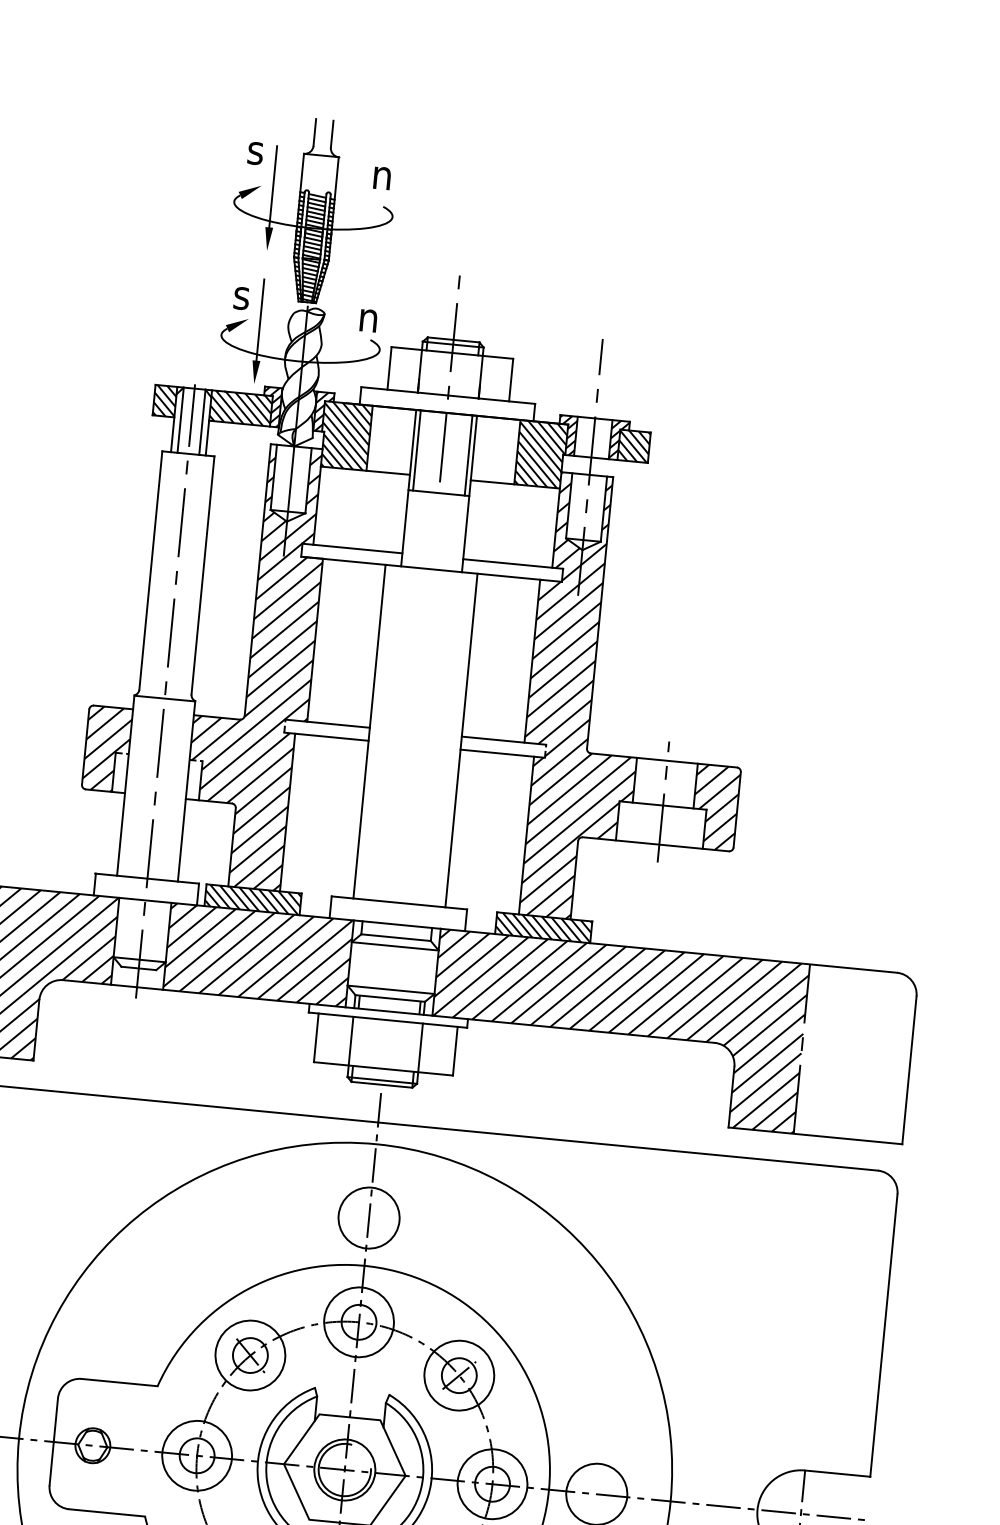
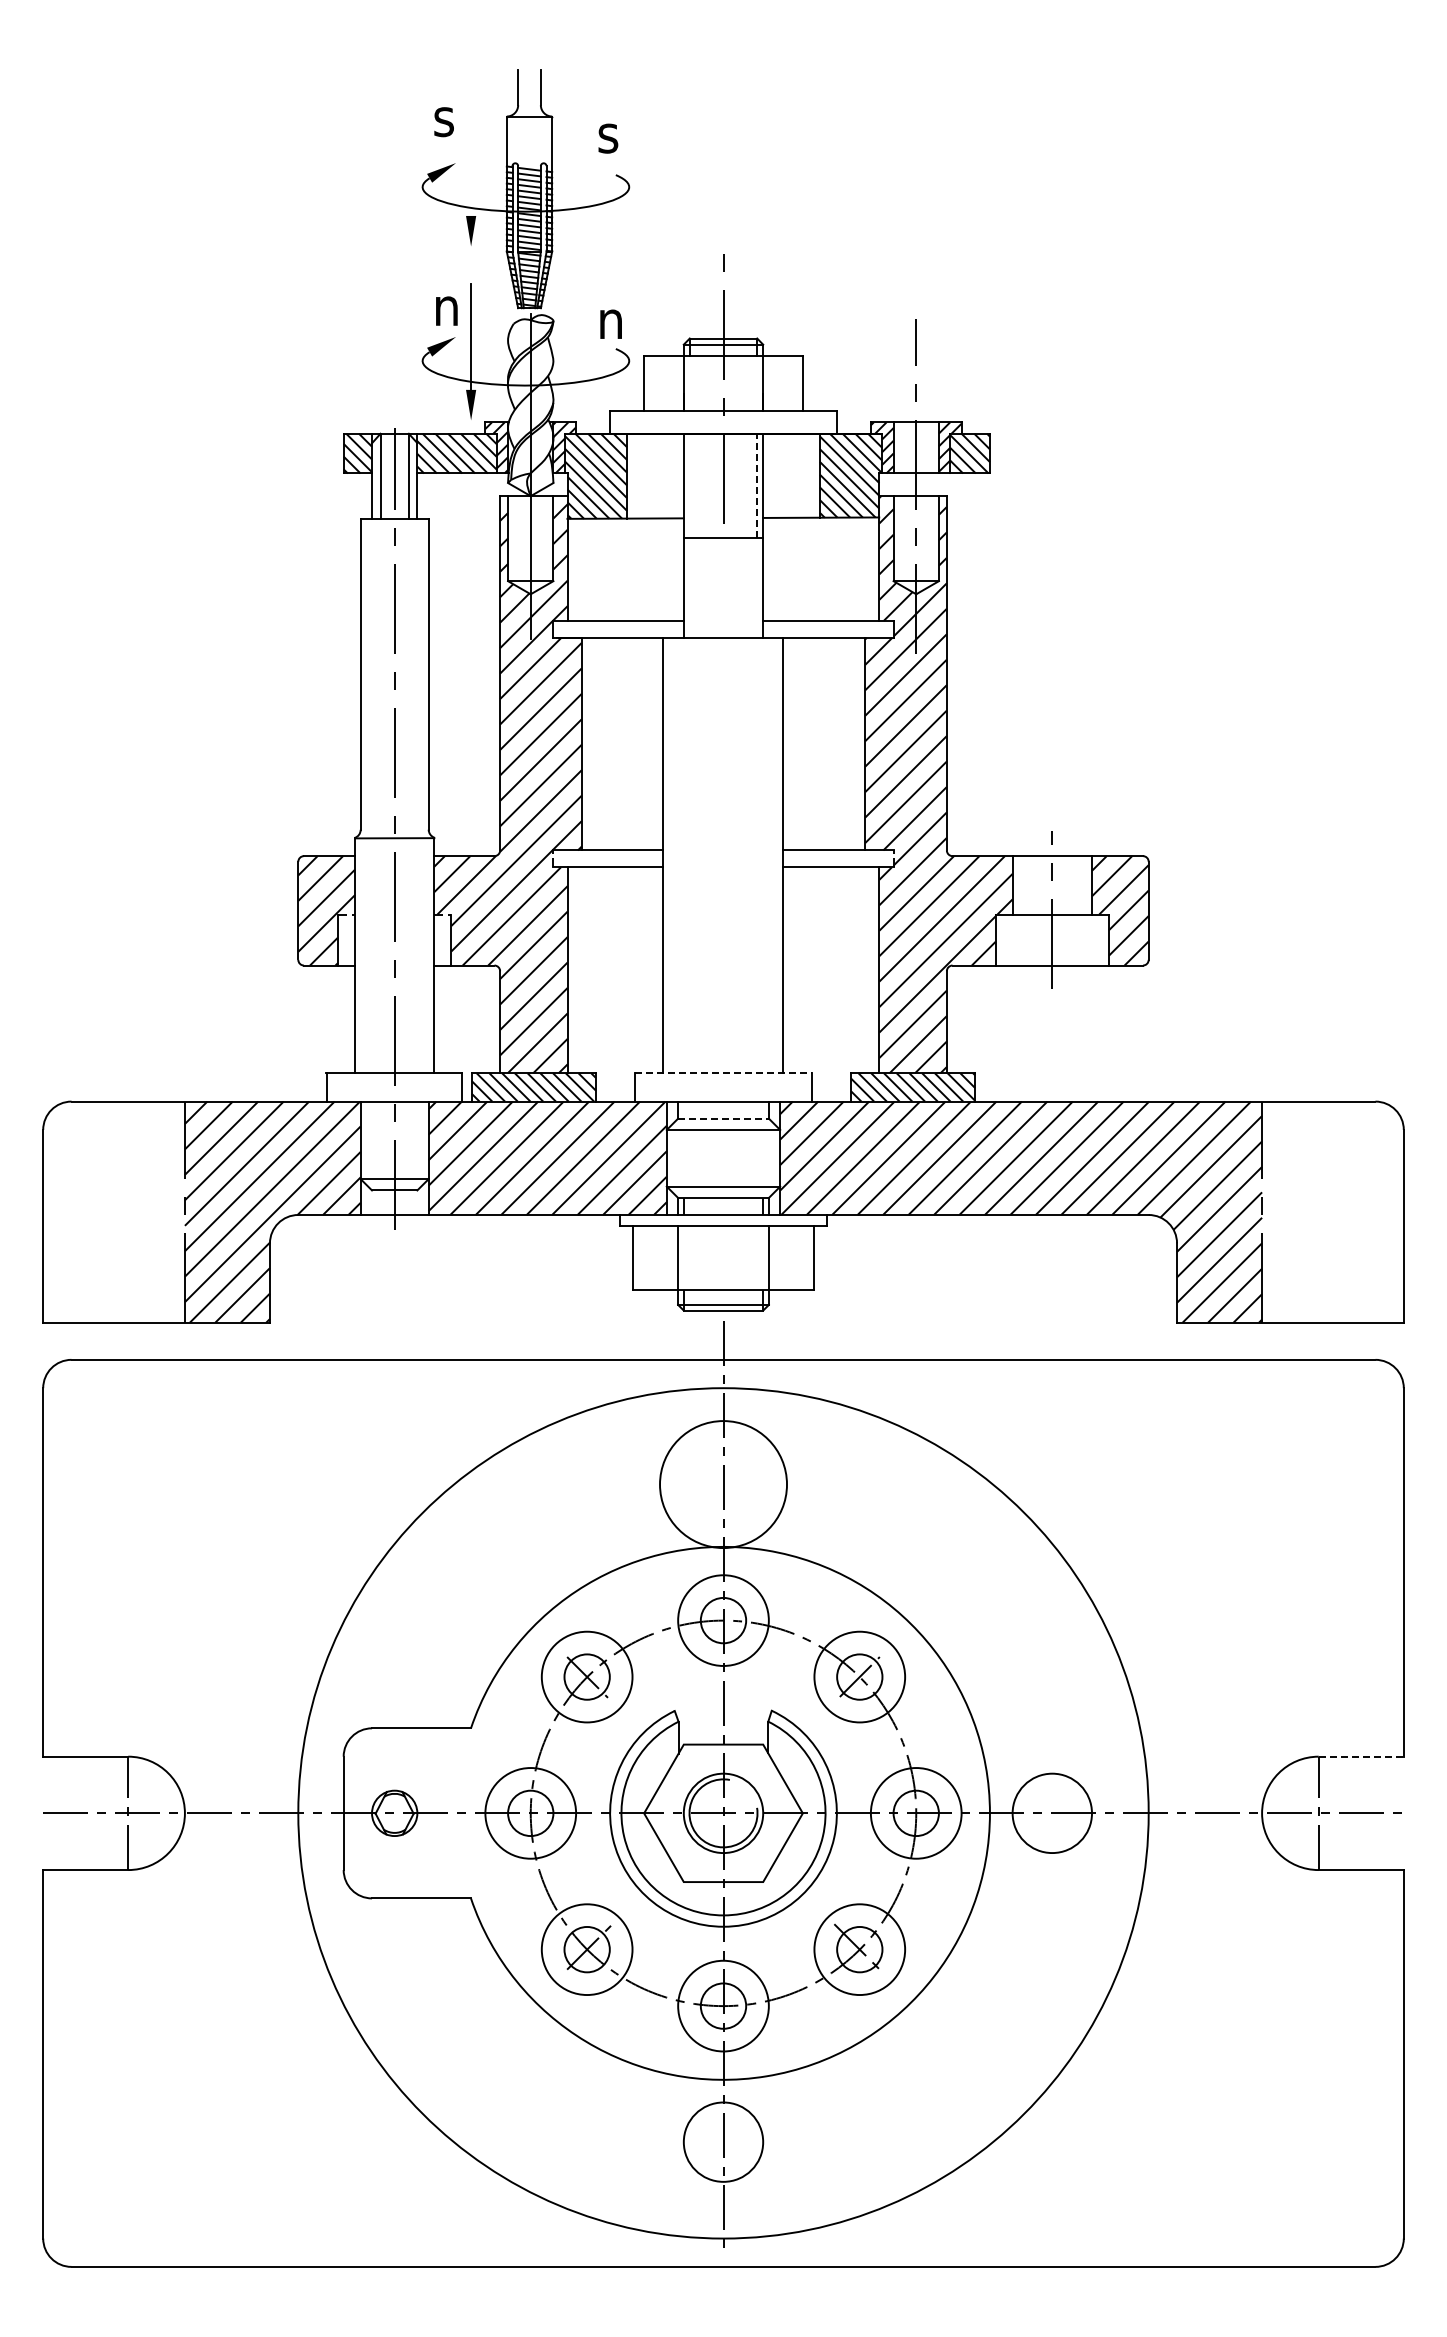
text: (381, 178) -> (609, 138), n -> s
line: (273, 186) -> (471, 162), removed
text: (242, 298) -> (445, 311), s -> n
line: (416, 450) -> (689, 485), removed
line: (468, 455) -> (757, 485), solid -> dashed
line: (399, 903) -> (723, 1073), solid -> dashed
line: (396, 937) -> (724, 1118), solid -> dashed
circle: (369, 1218) -> (723, 1484), size x1.6
line: (837, 1473) -> (1361, 1756), solid -> dashed

